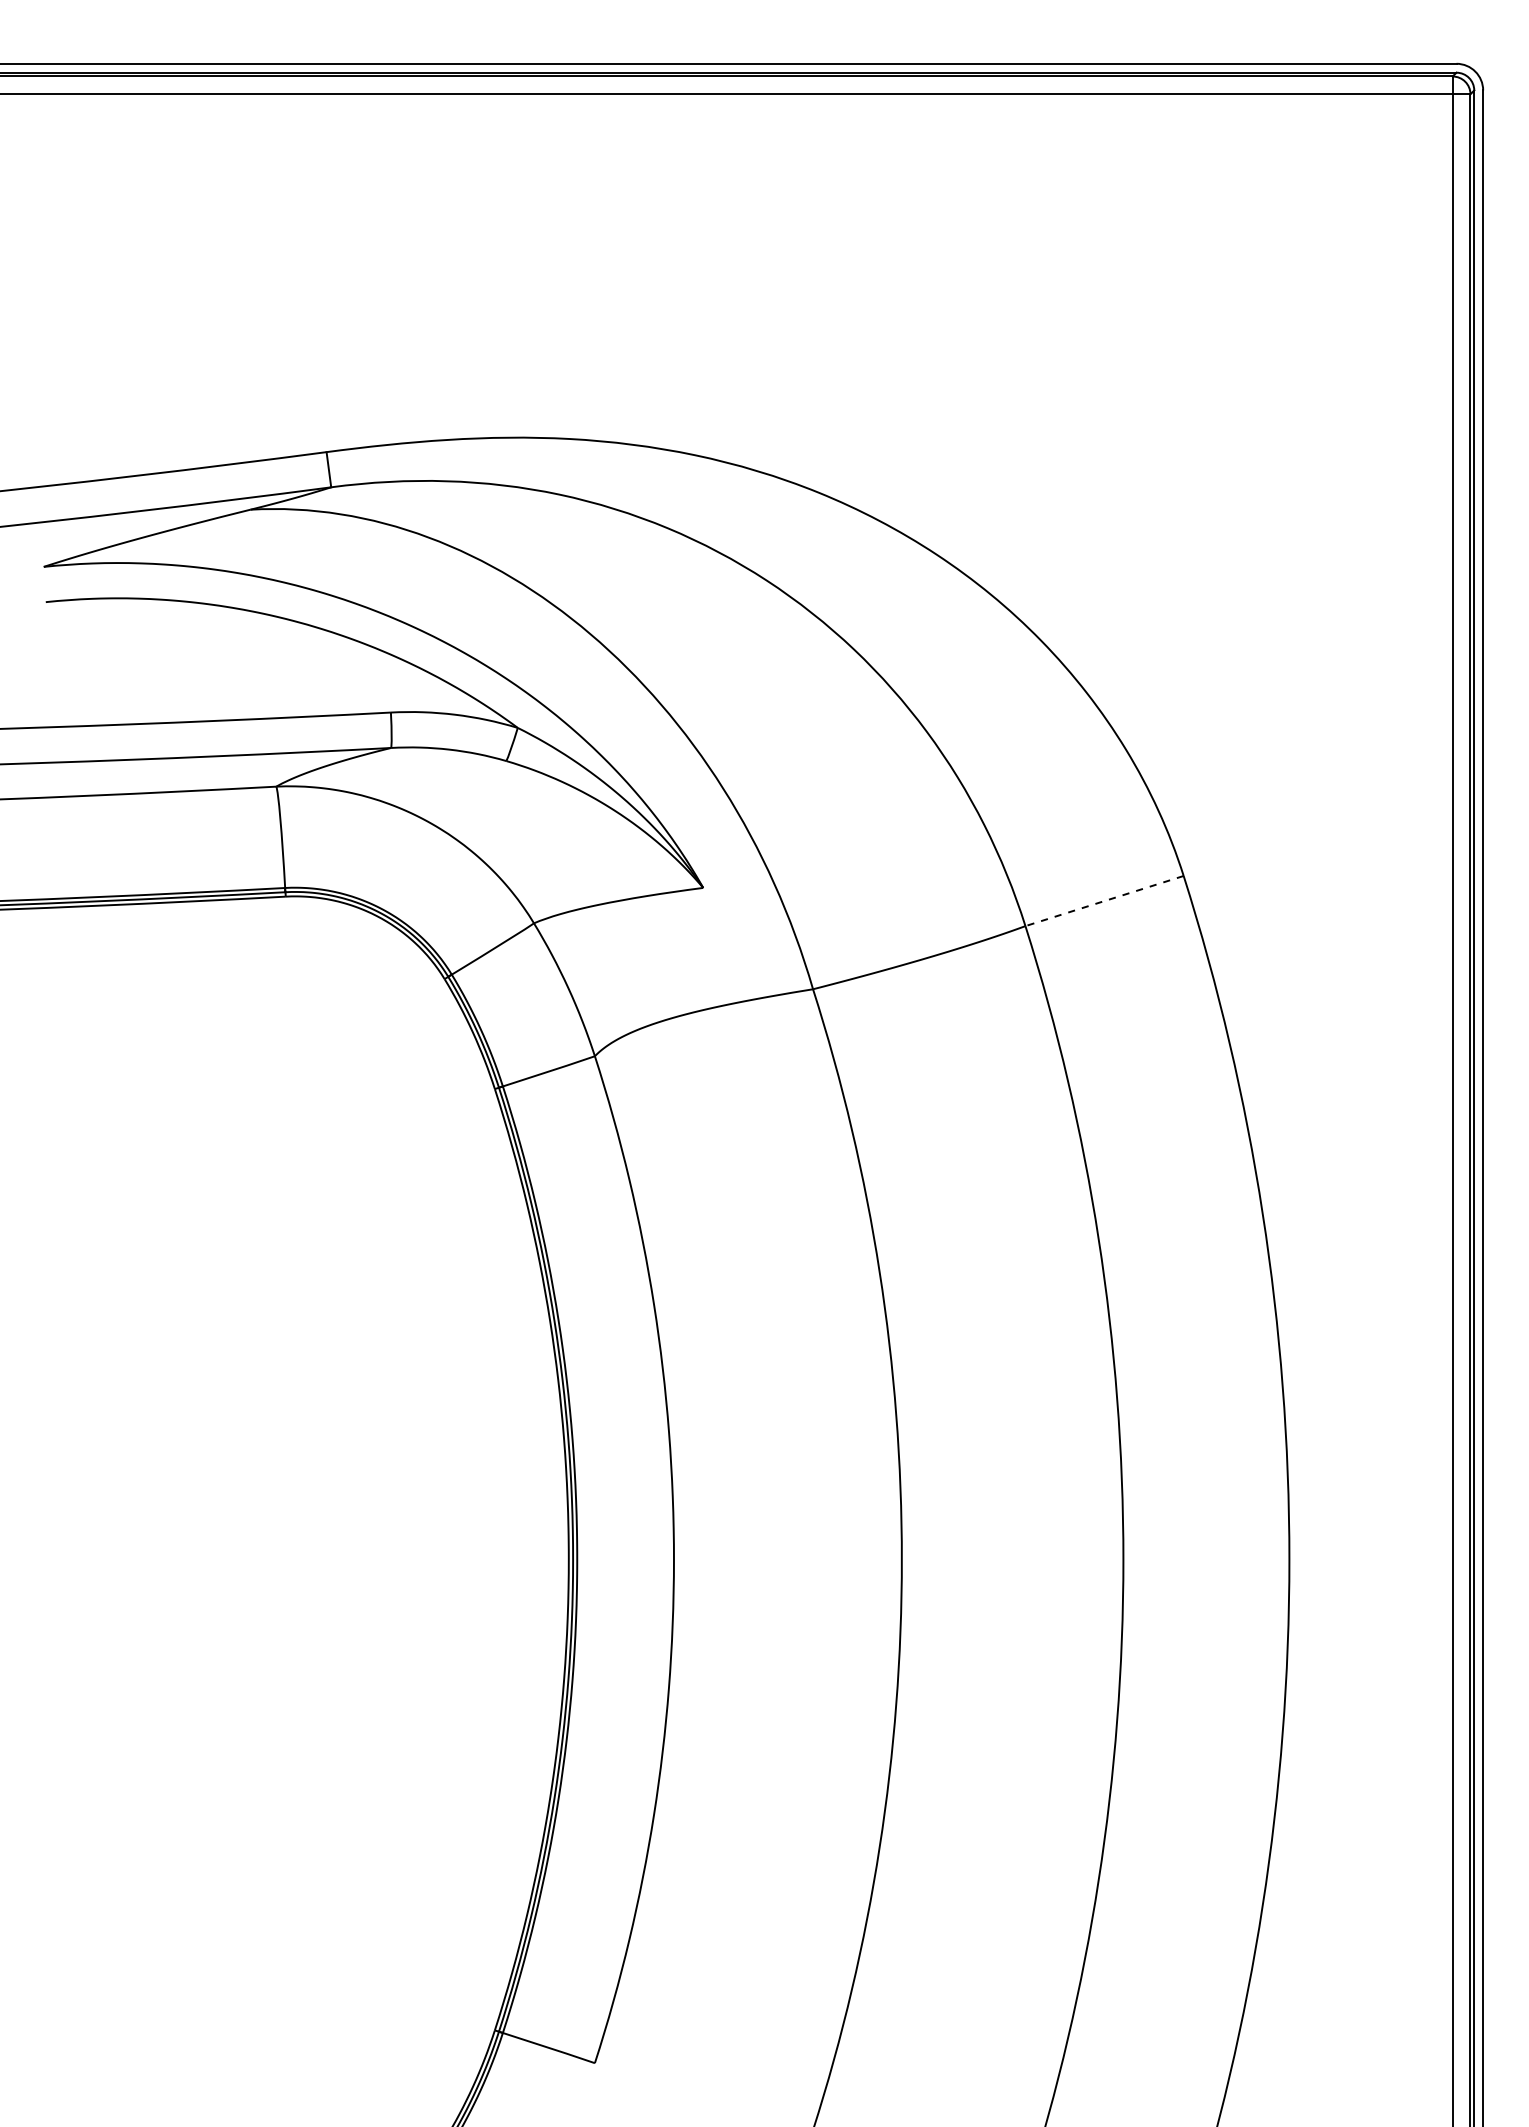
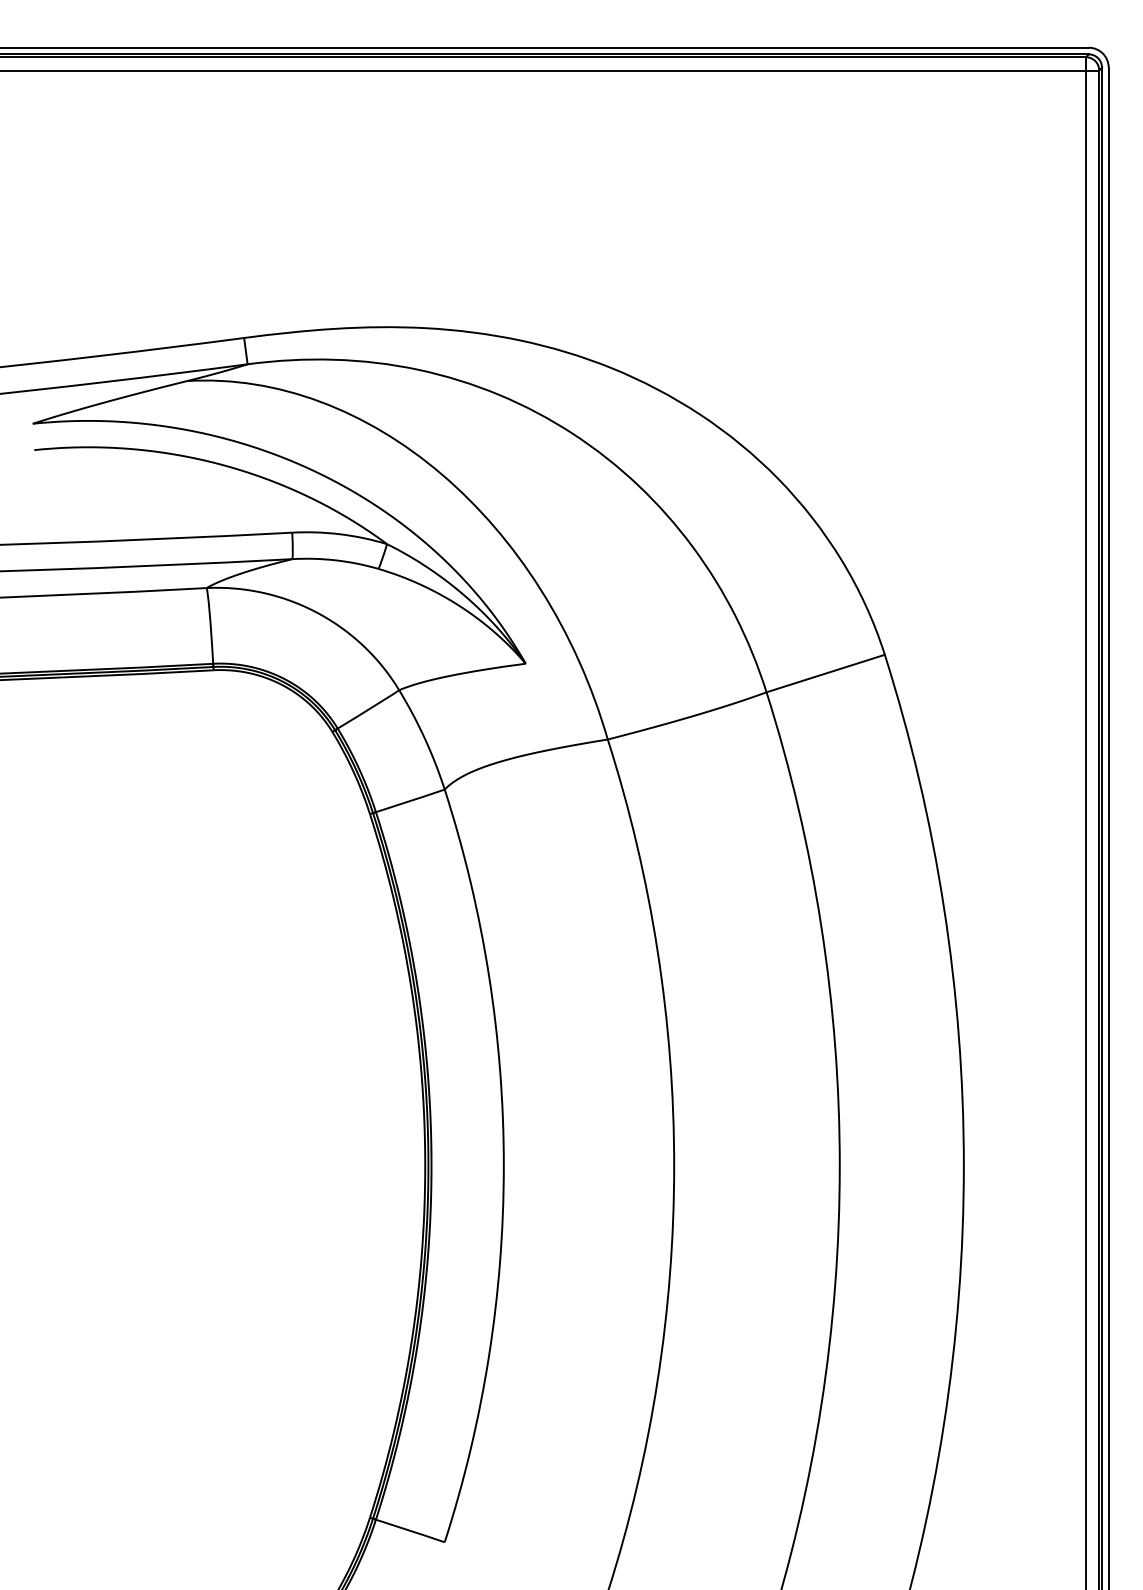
line: (1104, 901) -> (825, 673), dashed -> solid

